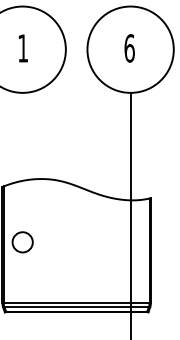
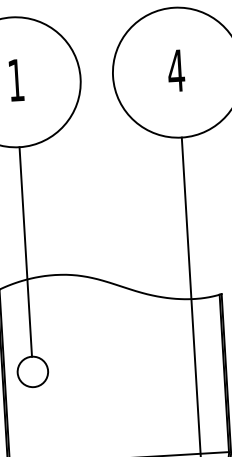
text: (129, 48) -> (176, 70), 6 -> 4
line: (22, 162) -> (25, 251), added

